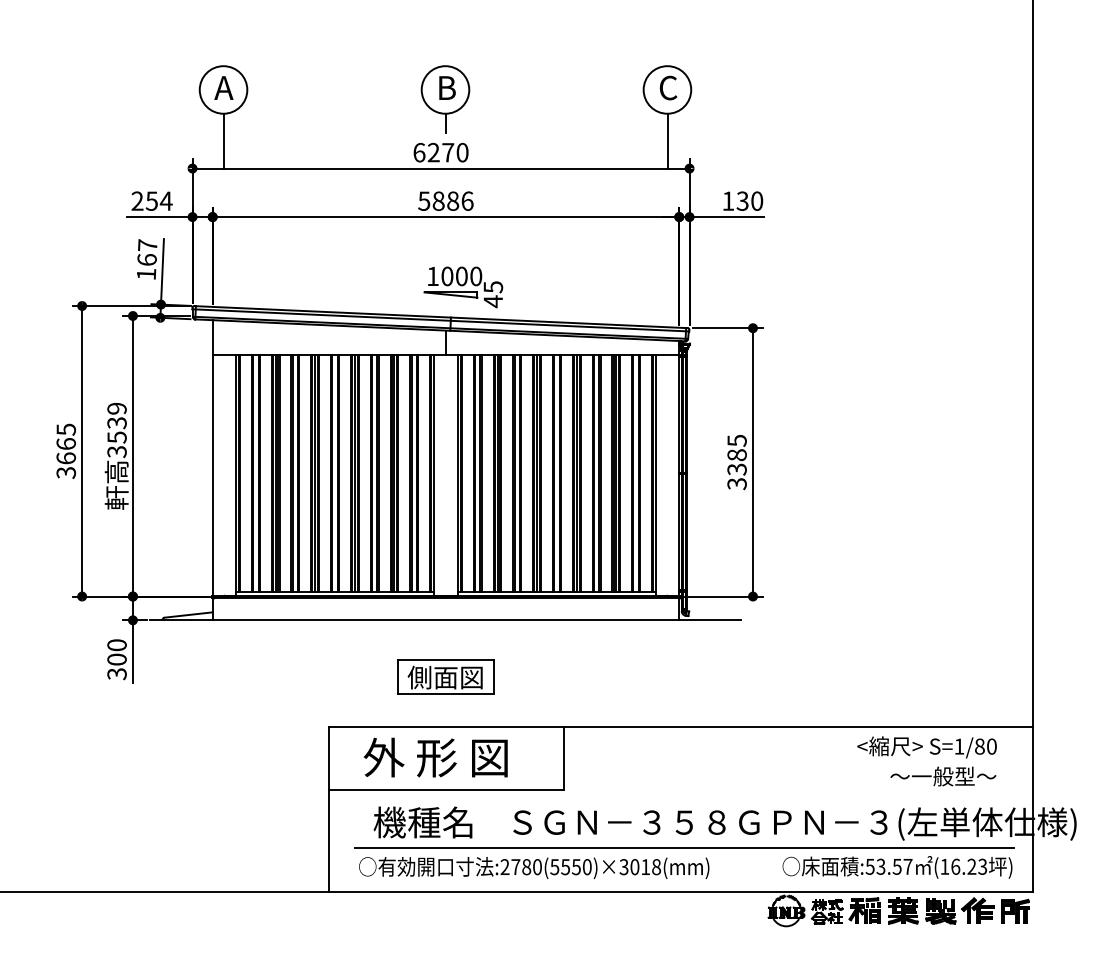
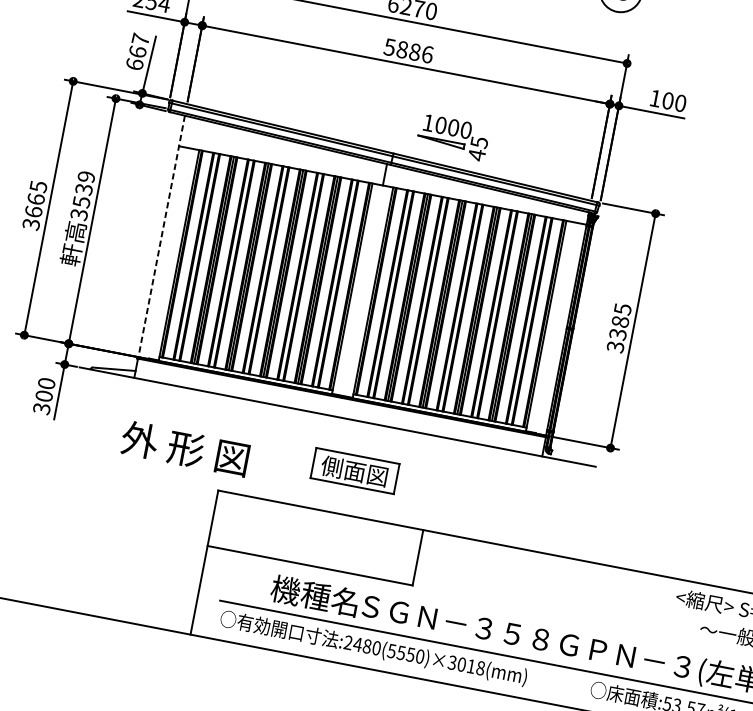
line: (667, 140) -> (612, 35), removed
text: (742, 200) -> (667, 100), 130 -> 100
text: (146, 273) -> (134, 63), 167 -> 667
part: (463, 287) -> (453, 137), moved
line: (212, 458) -> (161, 236), solid -> dashed
part: (445, 676) -> (354, 470), moved
text: (435, 757) -> (184, 448), moved
text: (422, 822) -> (314, 595), moved
text: (515, 866) -> (357, 644), :2780(5550)×3018(mm) -> :2480(5550)×3018(mm)

